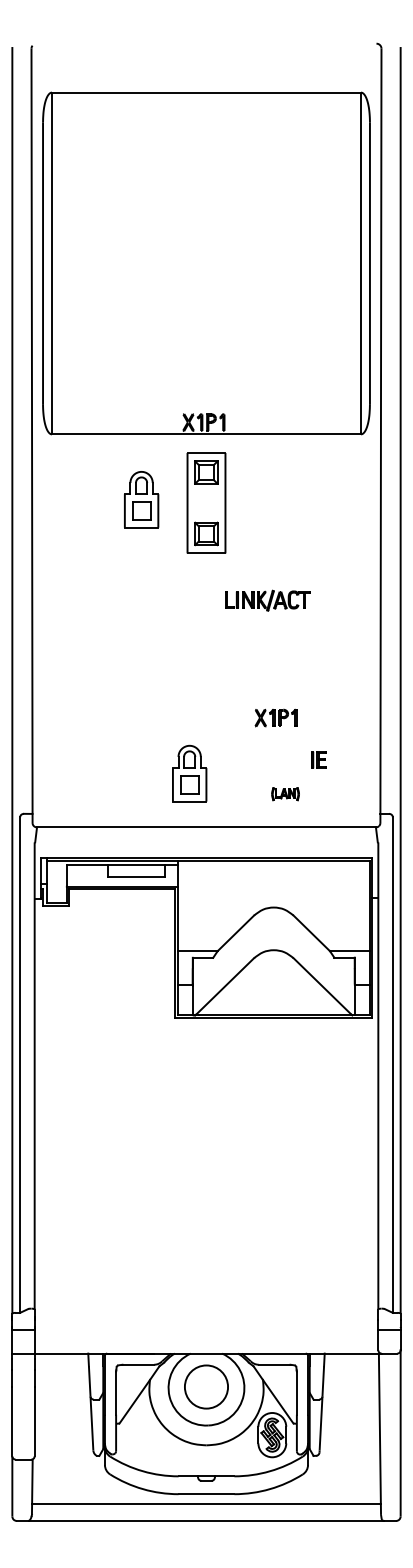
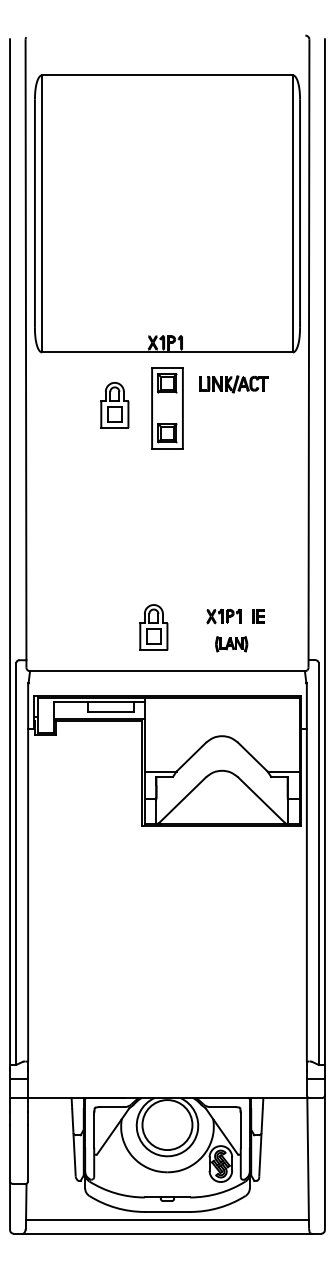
part: (267, 600) -> (233, 384), moved
part: (275, 717) -> (223, 616), moved
part: (285, 793) -> (231, 643), size x1.43
circle: (206, 1386) -> (167, 1124), size x1.43

